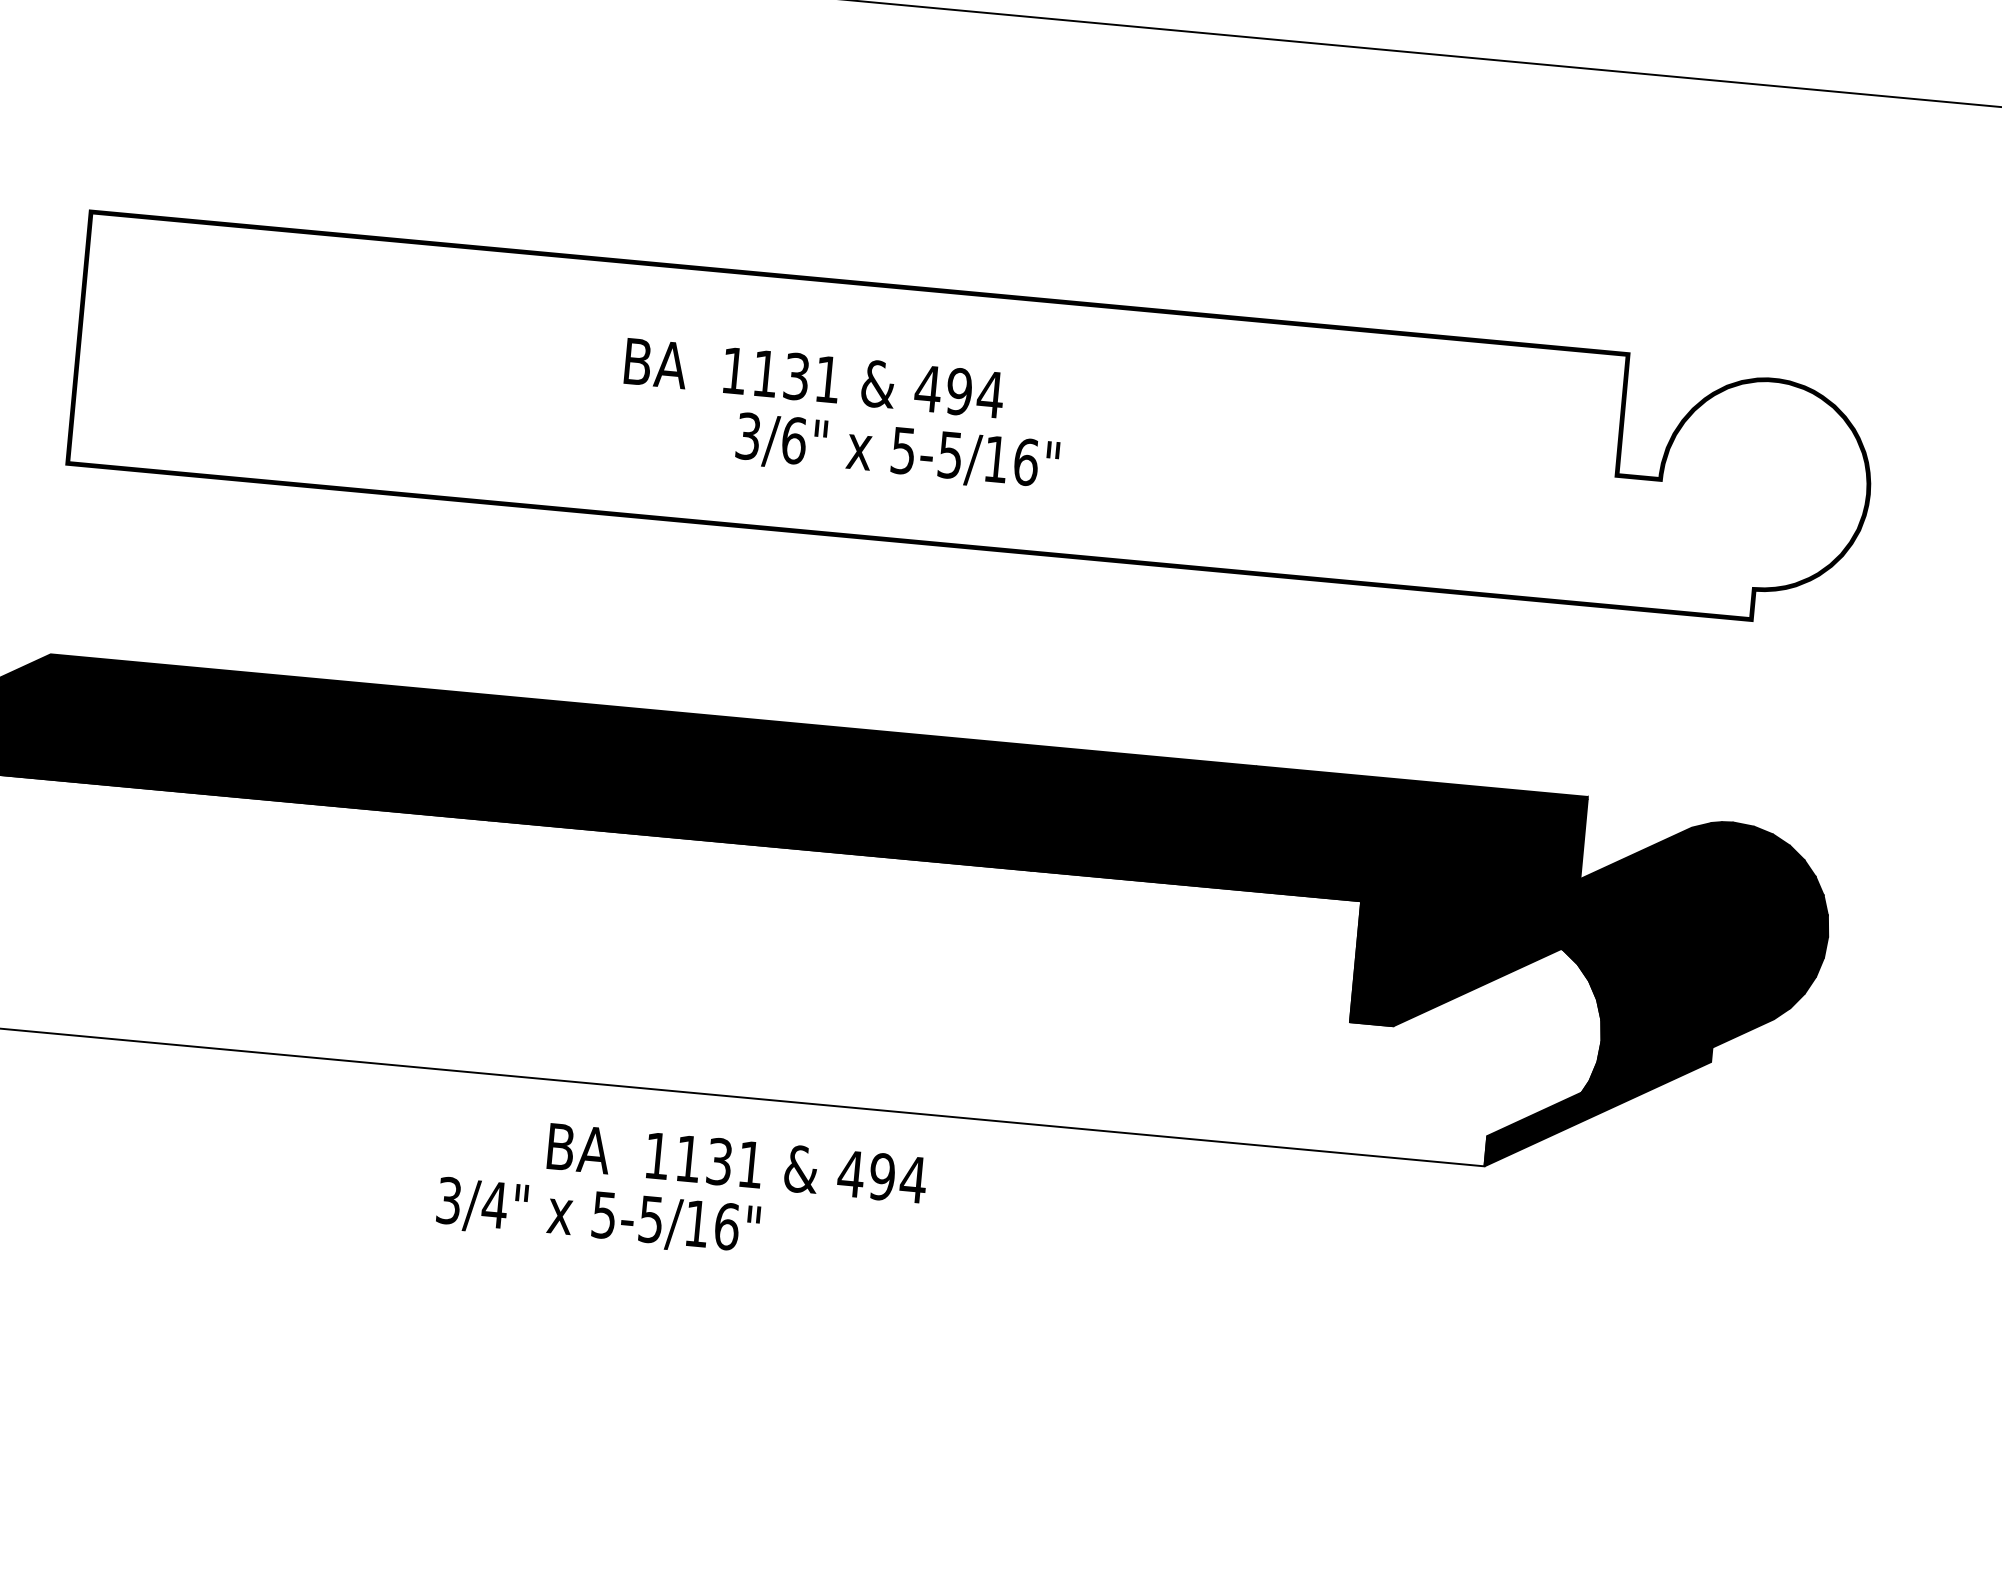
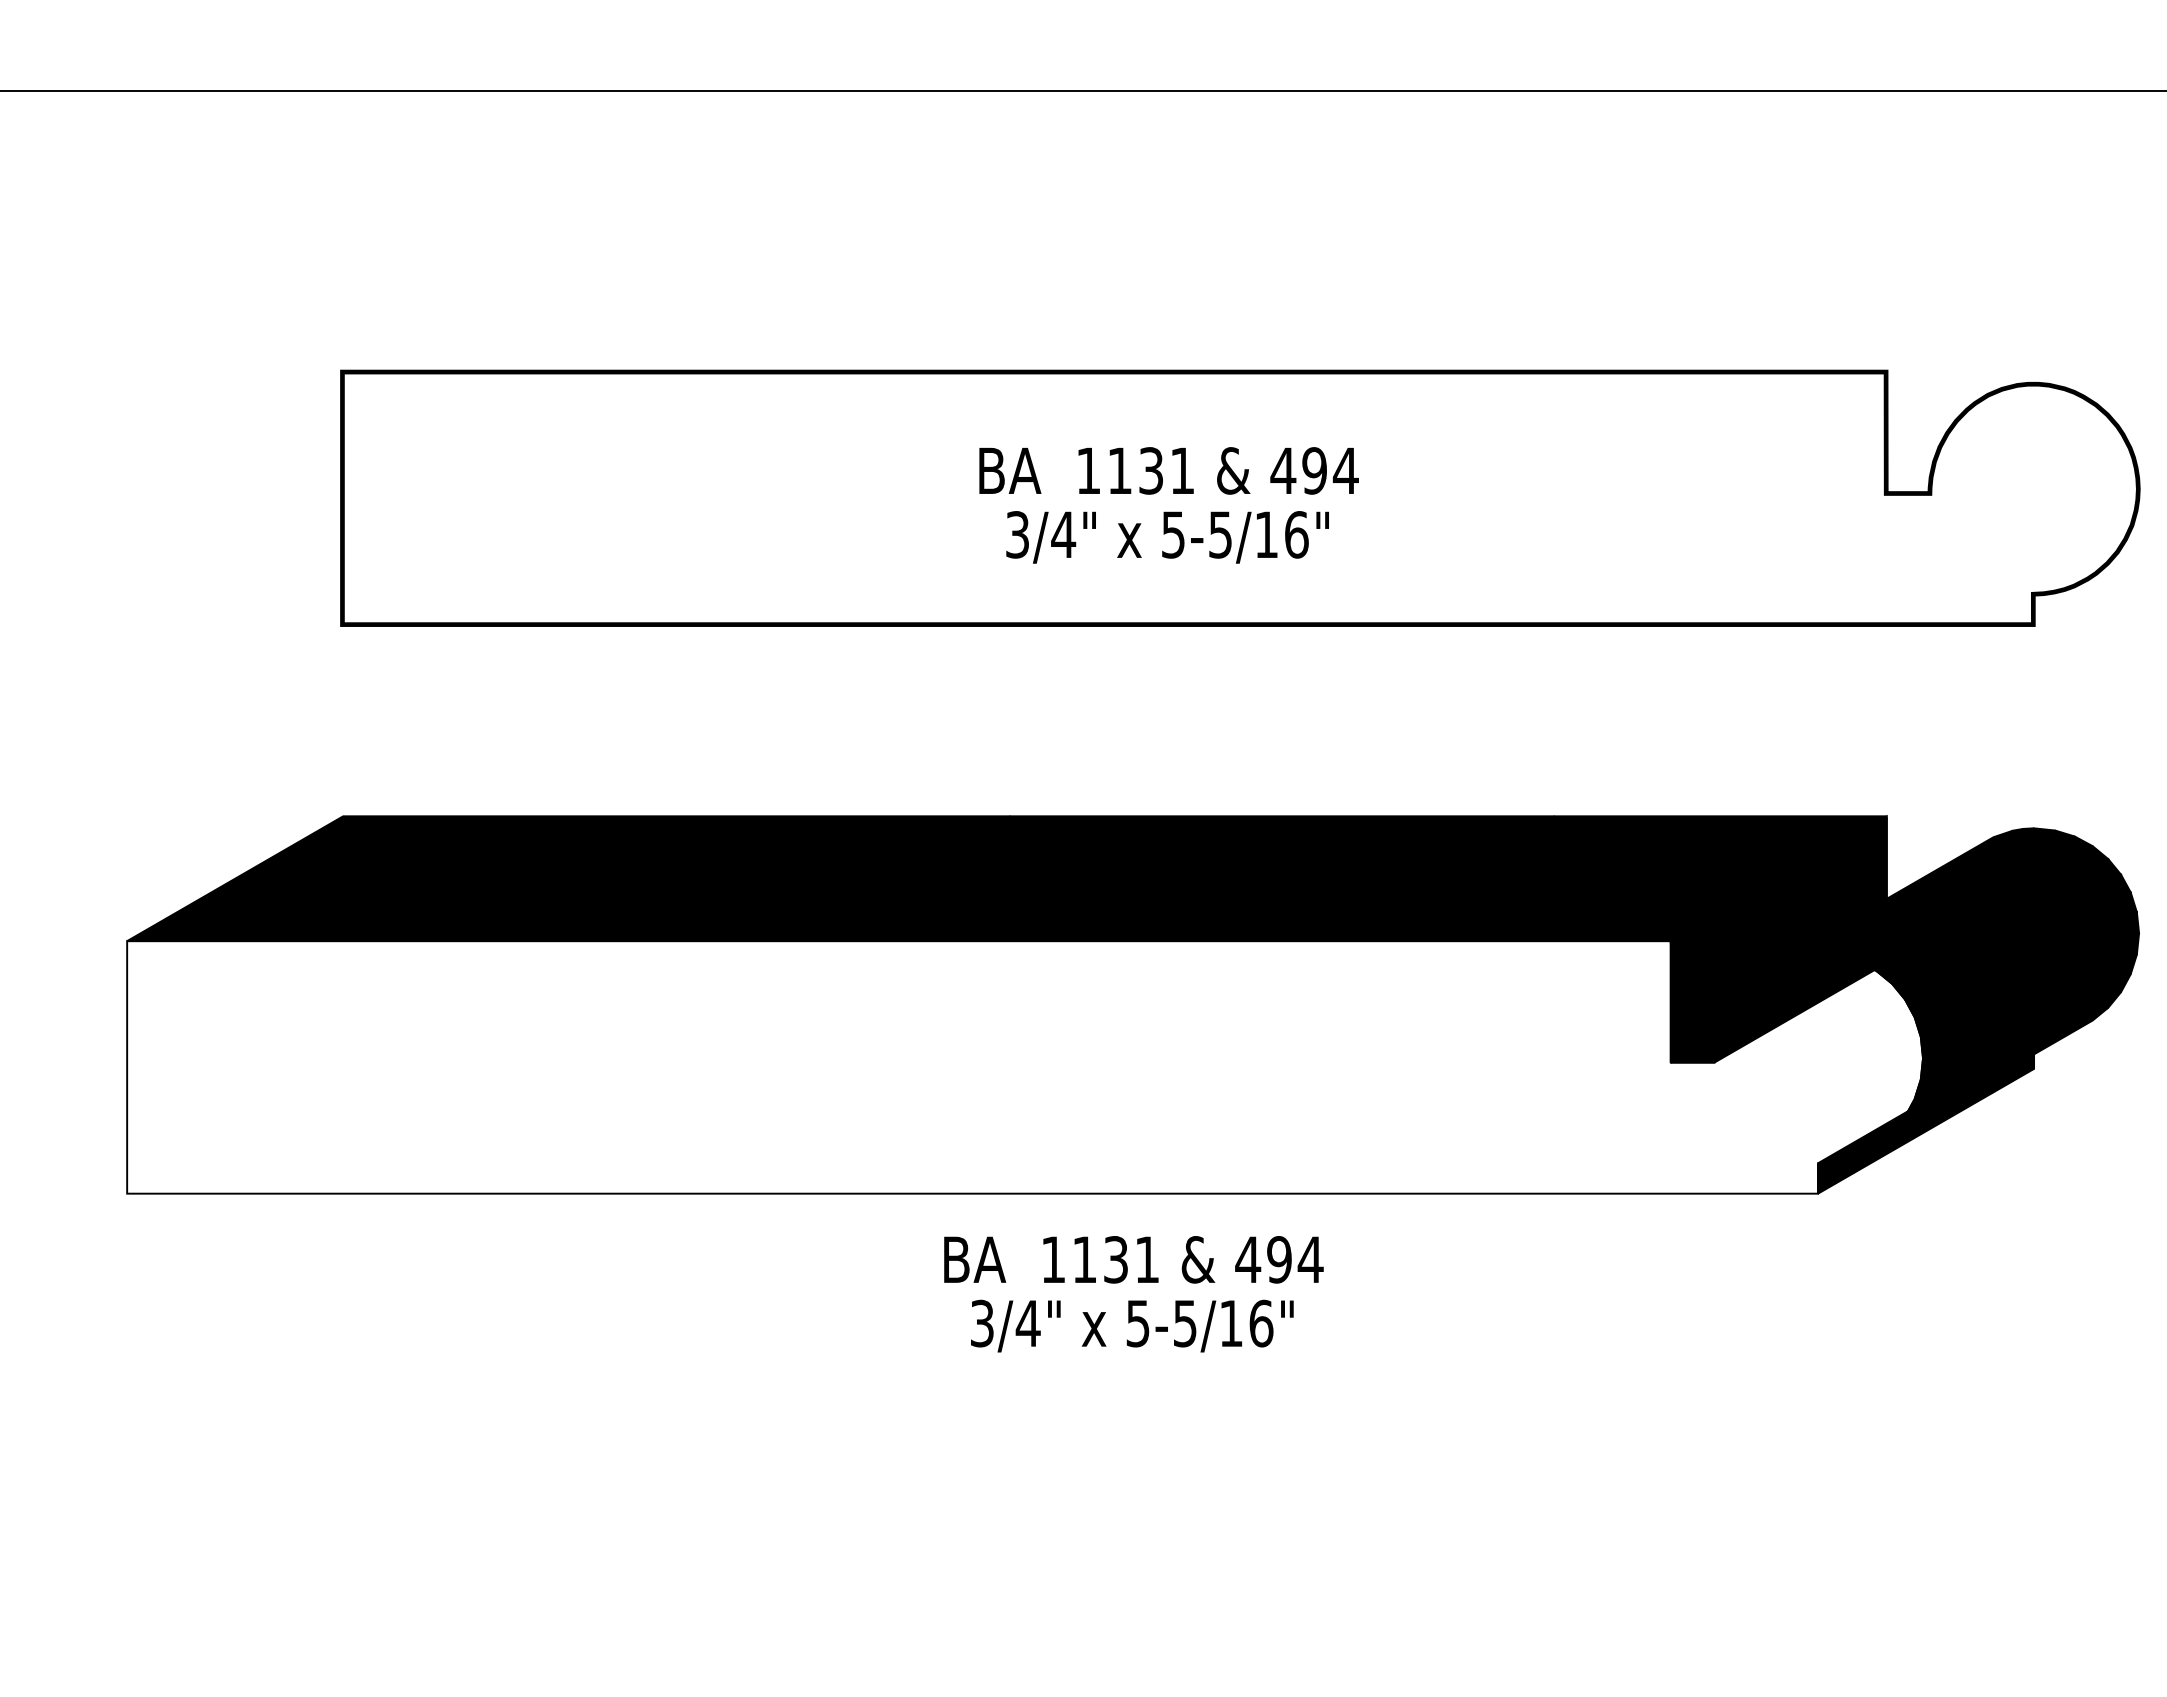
text: (813, 377) -> (1168, 470), moved
text: (794, 440) -> (1063, 534), 3/6" -> 3/4"
text: (737, 1163) -> (1133, 1259), moved
text: (598, 1216) -> (1132, 1325), moved

